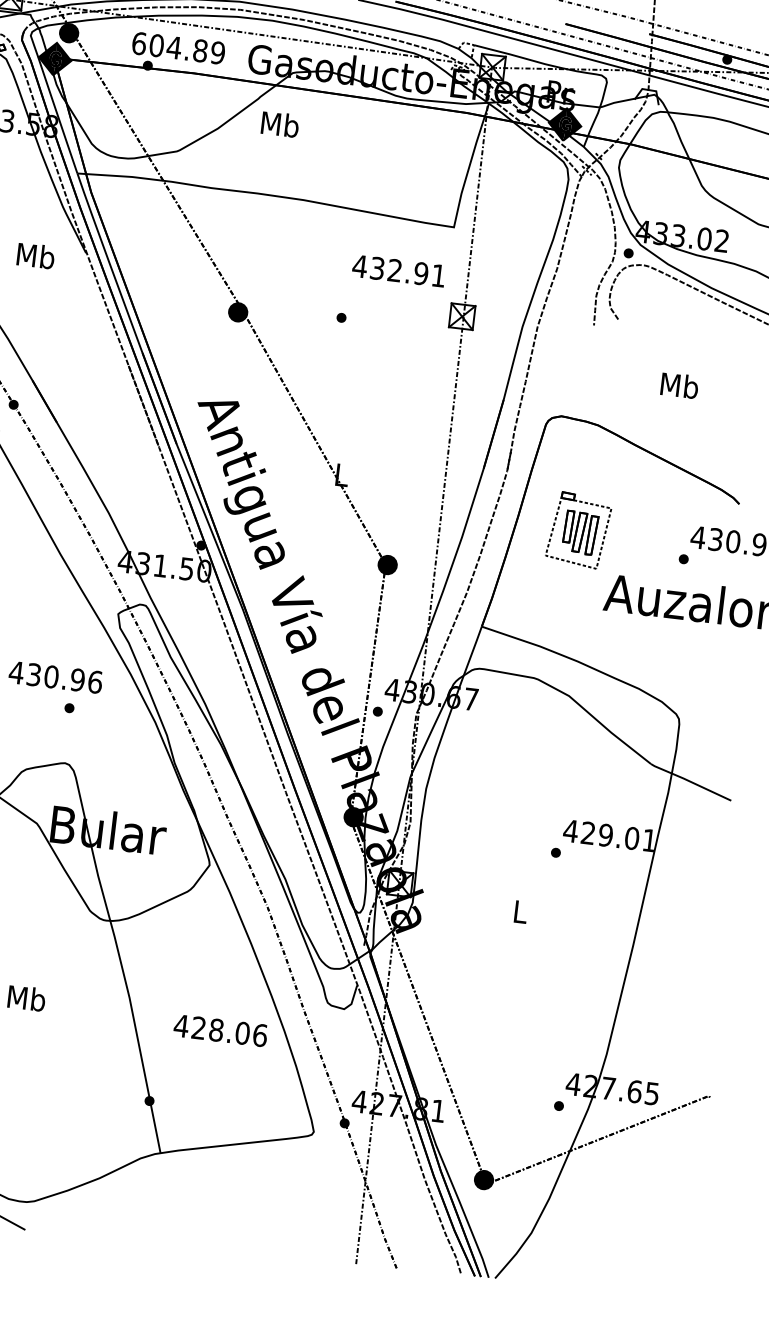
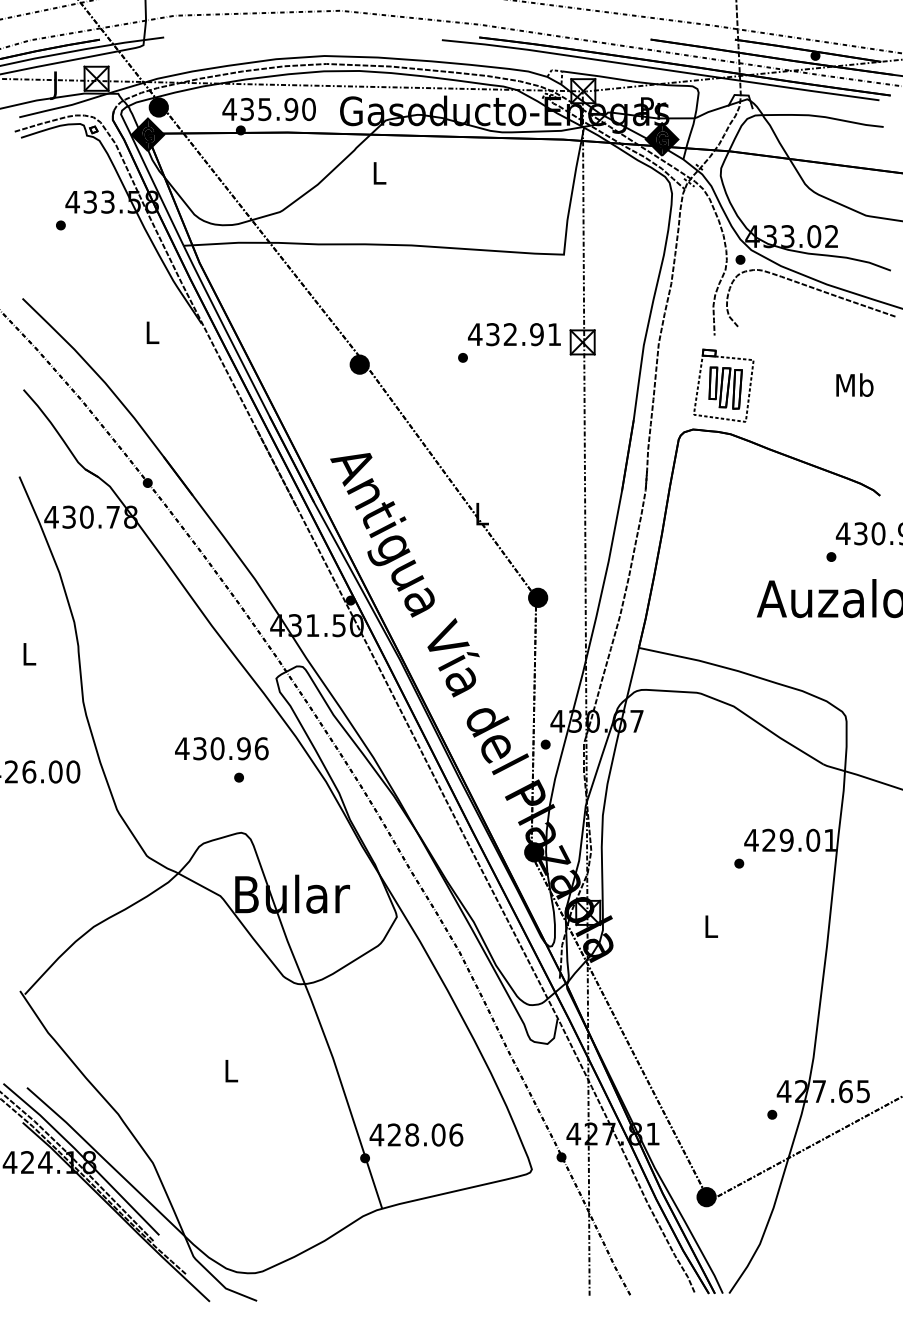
text: (177, 48) -> (268, 109), 604.89 -> 435.90
text: (279, 123) -> (378, 172), Mb -> L
text: (35, 255) -> (151, 332), Mb -> L
text: (398, 270) -> (514, 334), moved
text: (679, 384) -> (854, 384), moved
part: (578, 530) -> (723, 385), moved
text: (26, 997) -> (230, 1070), Mb -> L
text: (220, 1030) -> (416, 1134), moved

